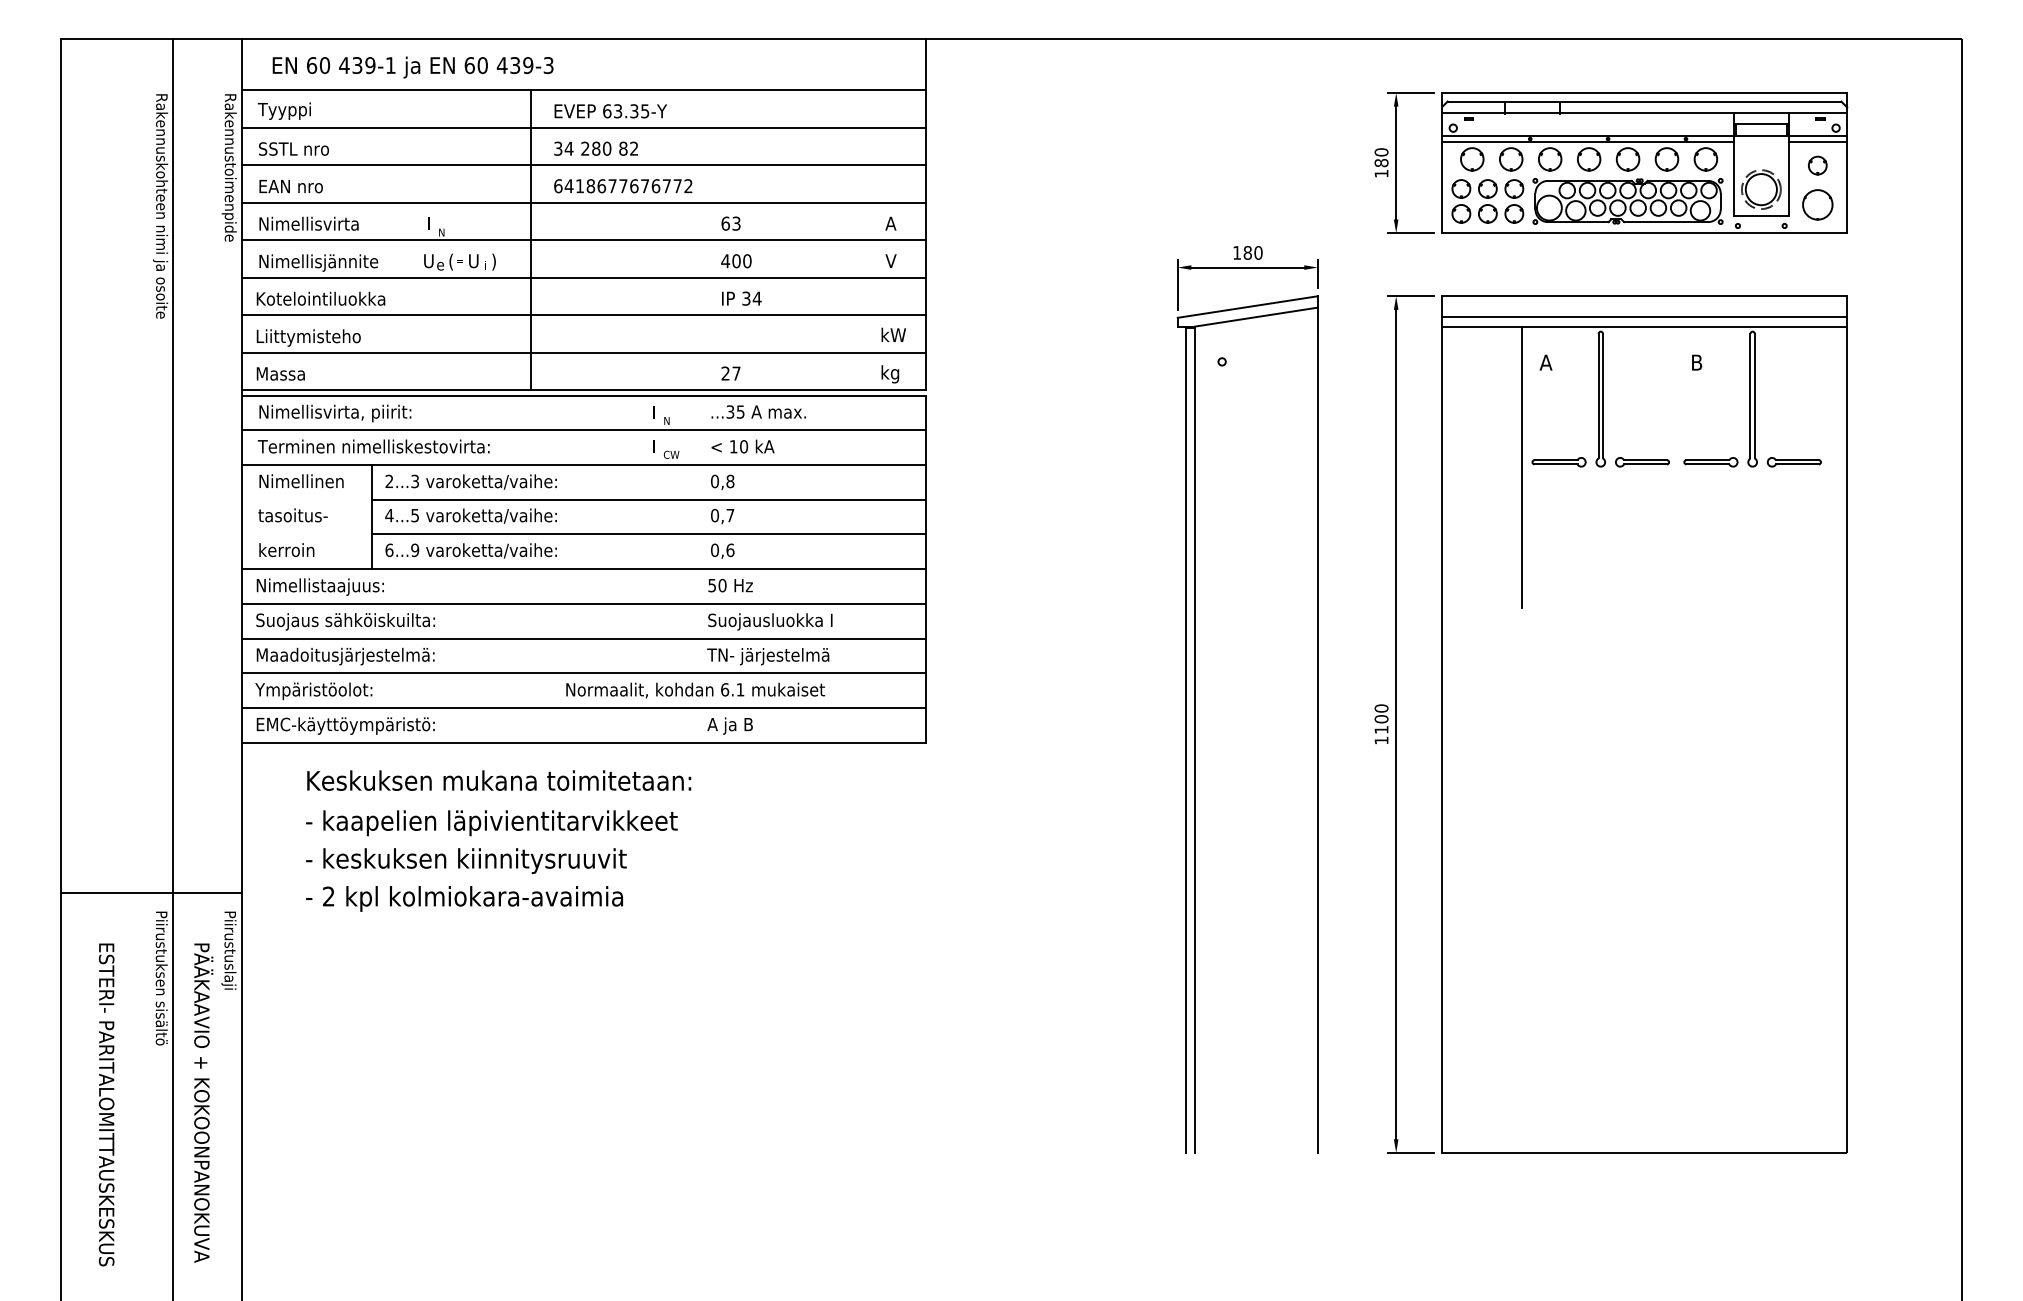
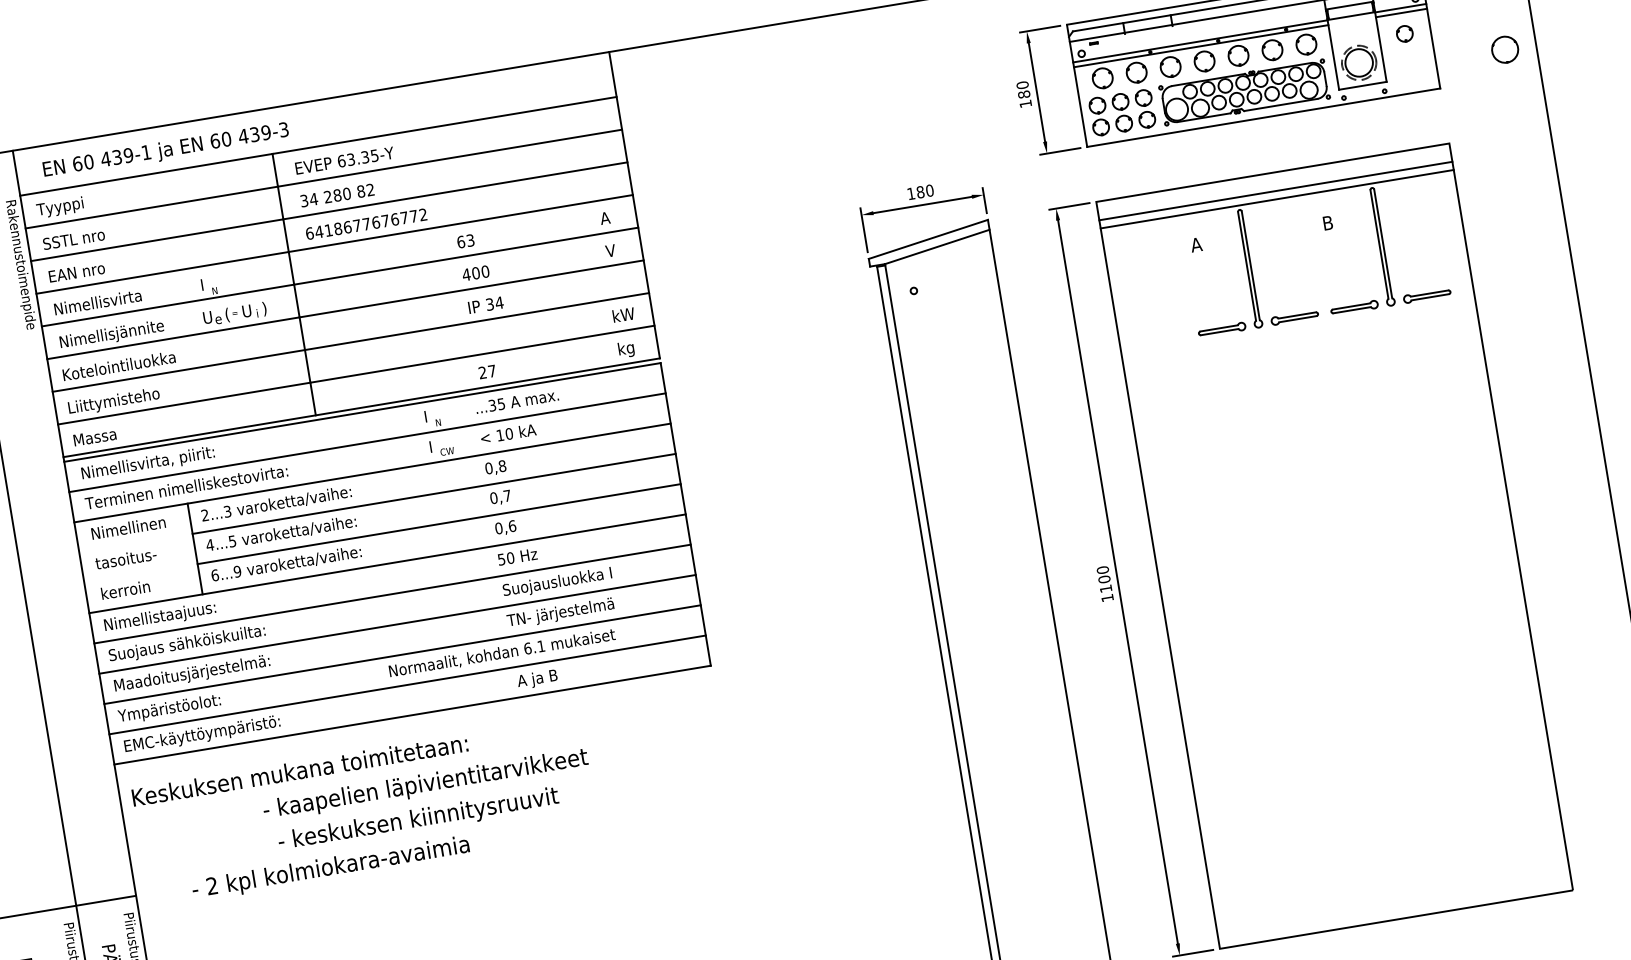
part: (1817, 204) -> (1504, 49), moved
line: (1522, 466) -> (1190, 338), removed
text: (499, 780) -> (300, 770), moved
text: (491, 823) -> (425, 785), moved
text: (466, 860) -> (418, 819), moved

